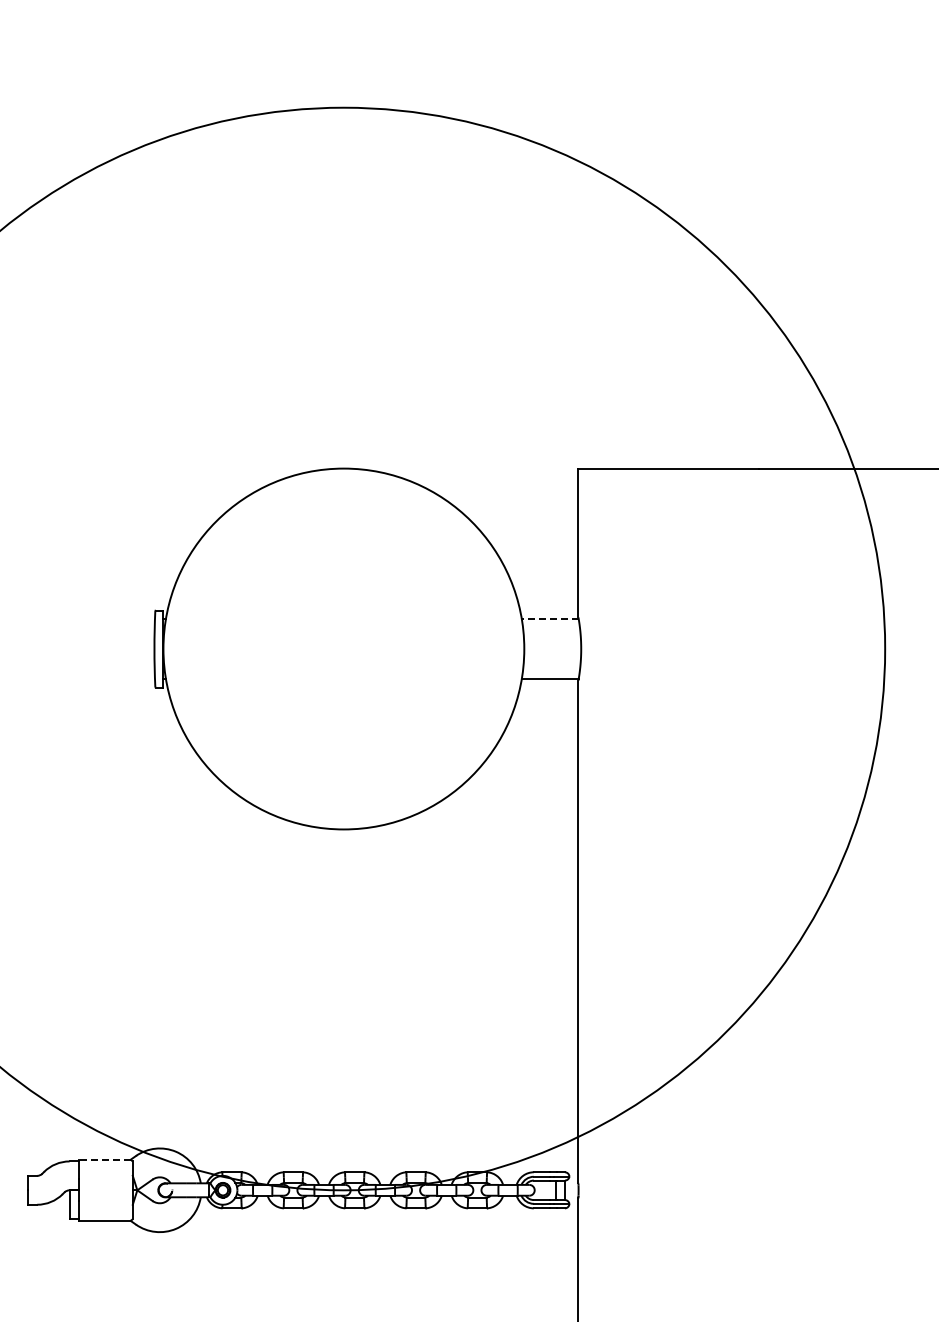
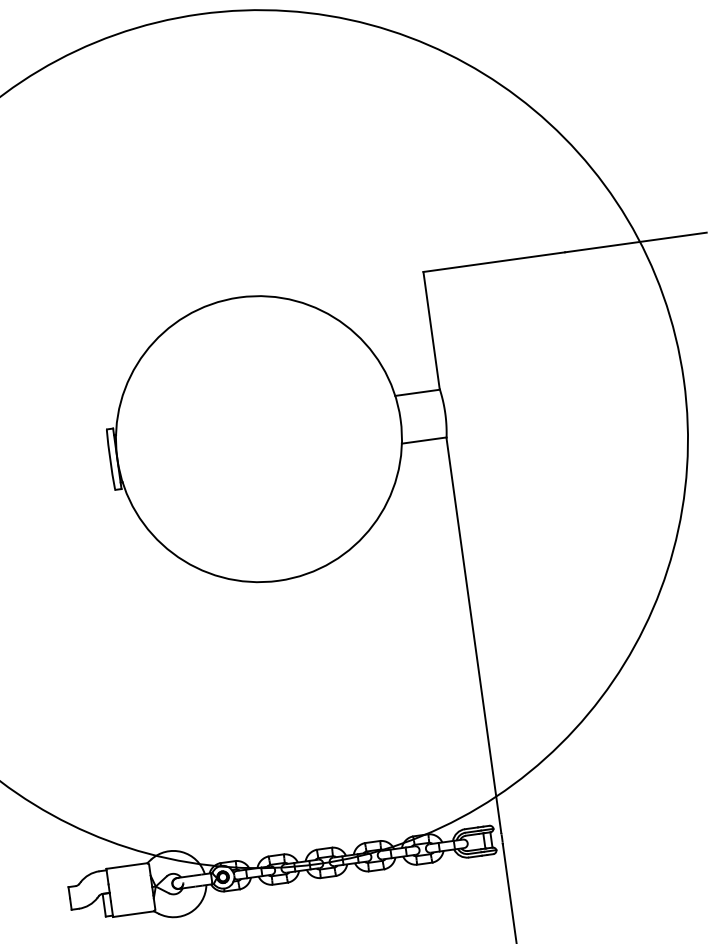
line: (549, 618) -> (417, 392), dashed -> solid
line: (104, 1159) -> (126, 865), dashed -> solid

